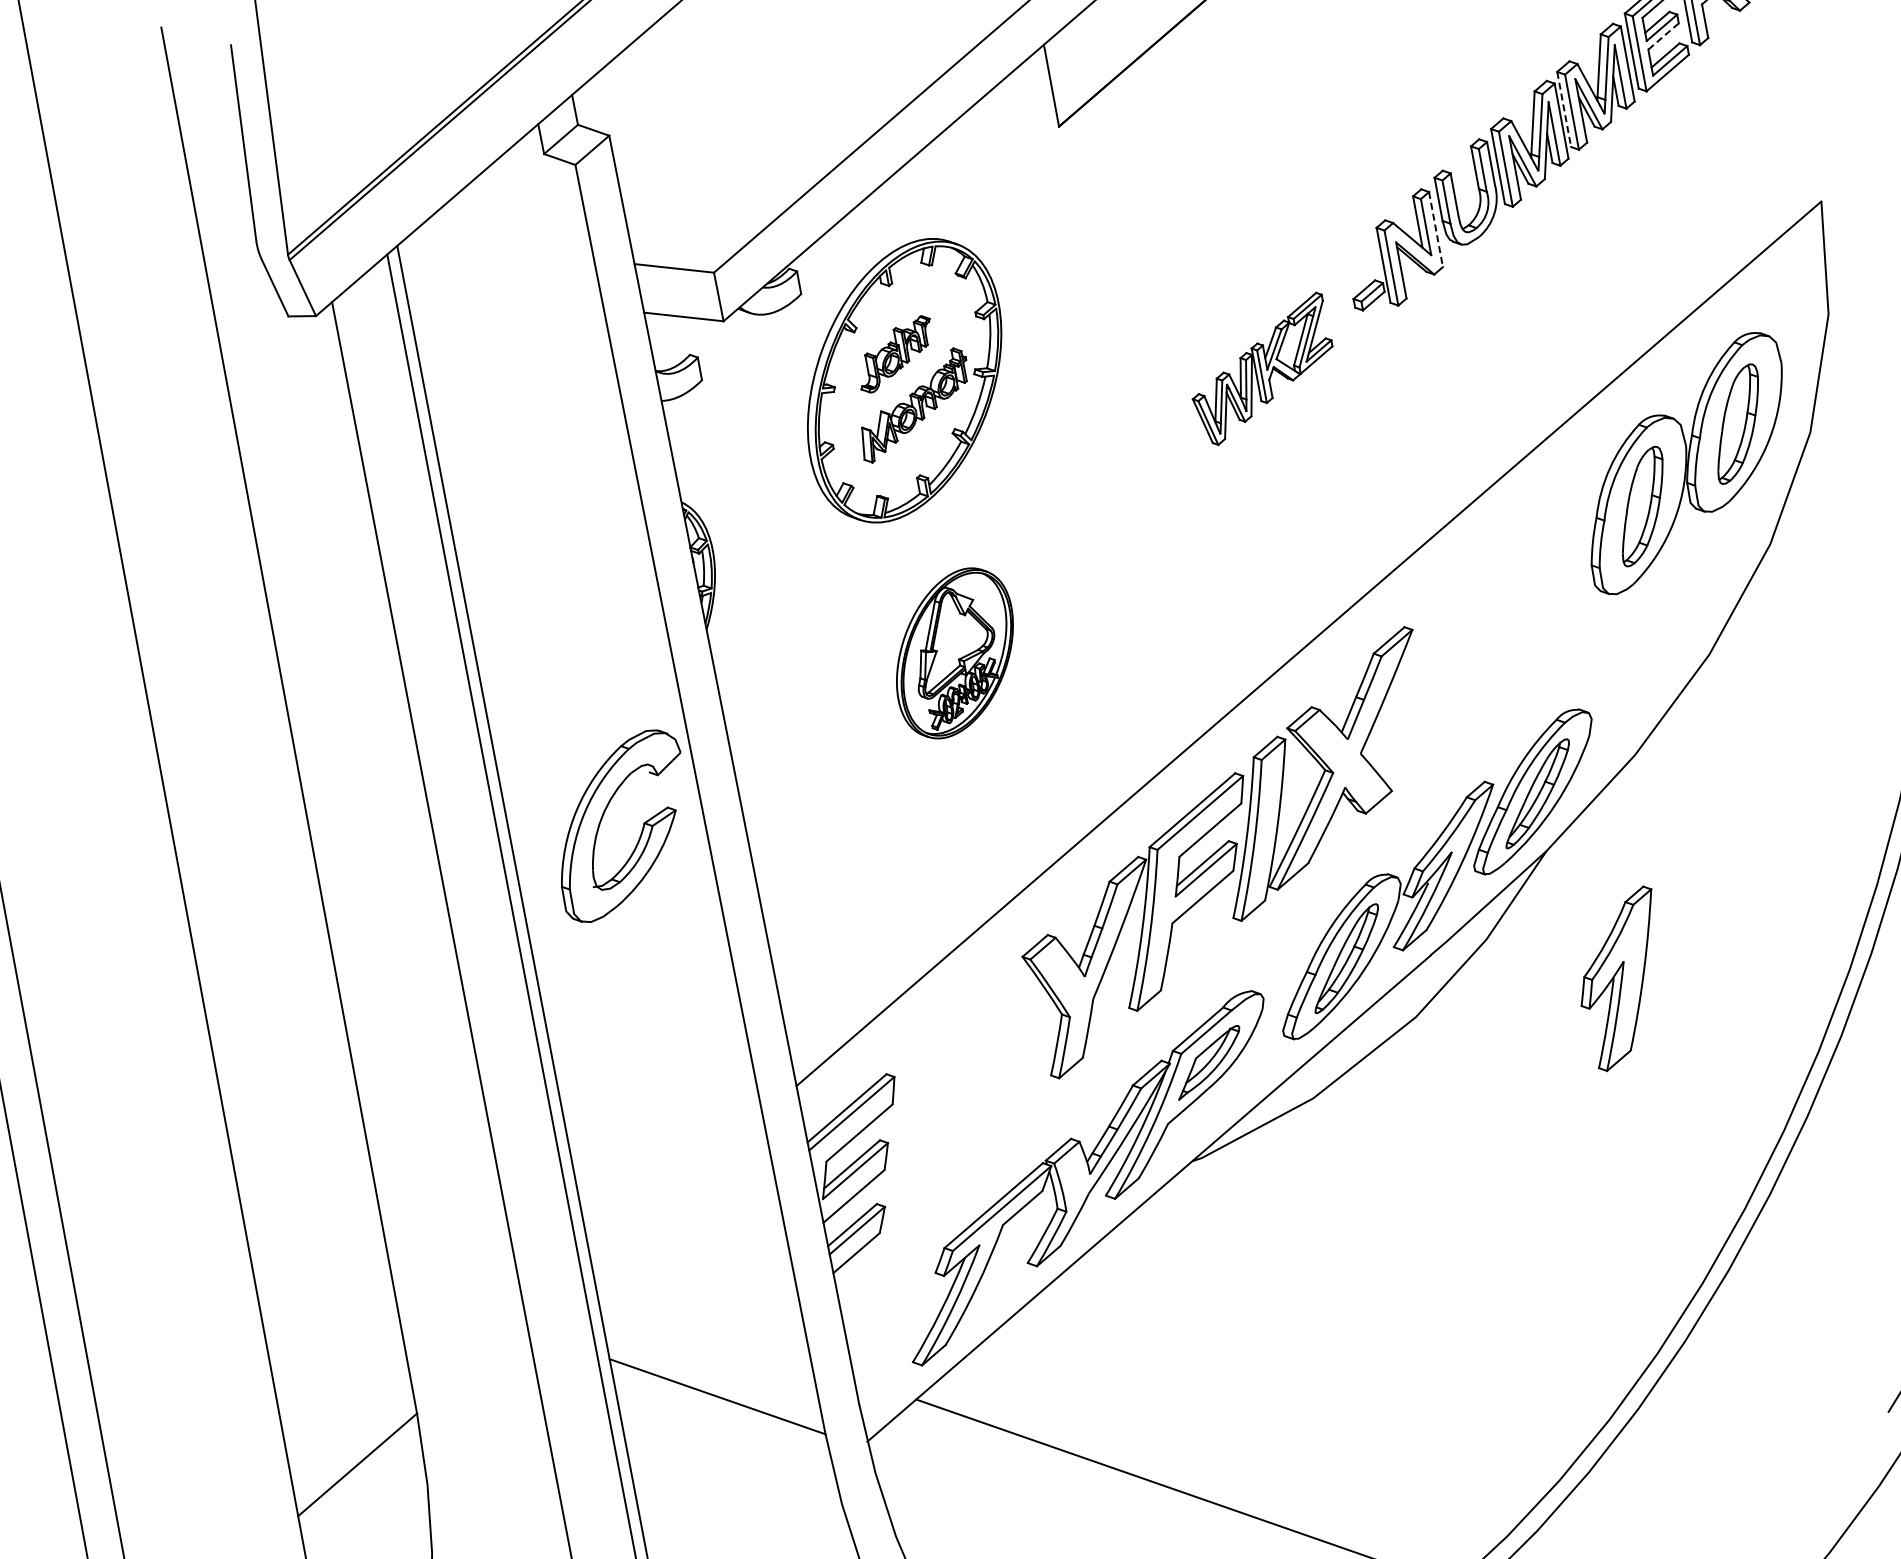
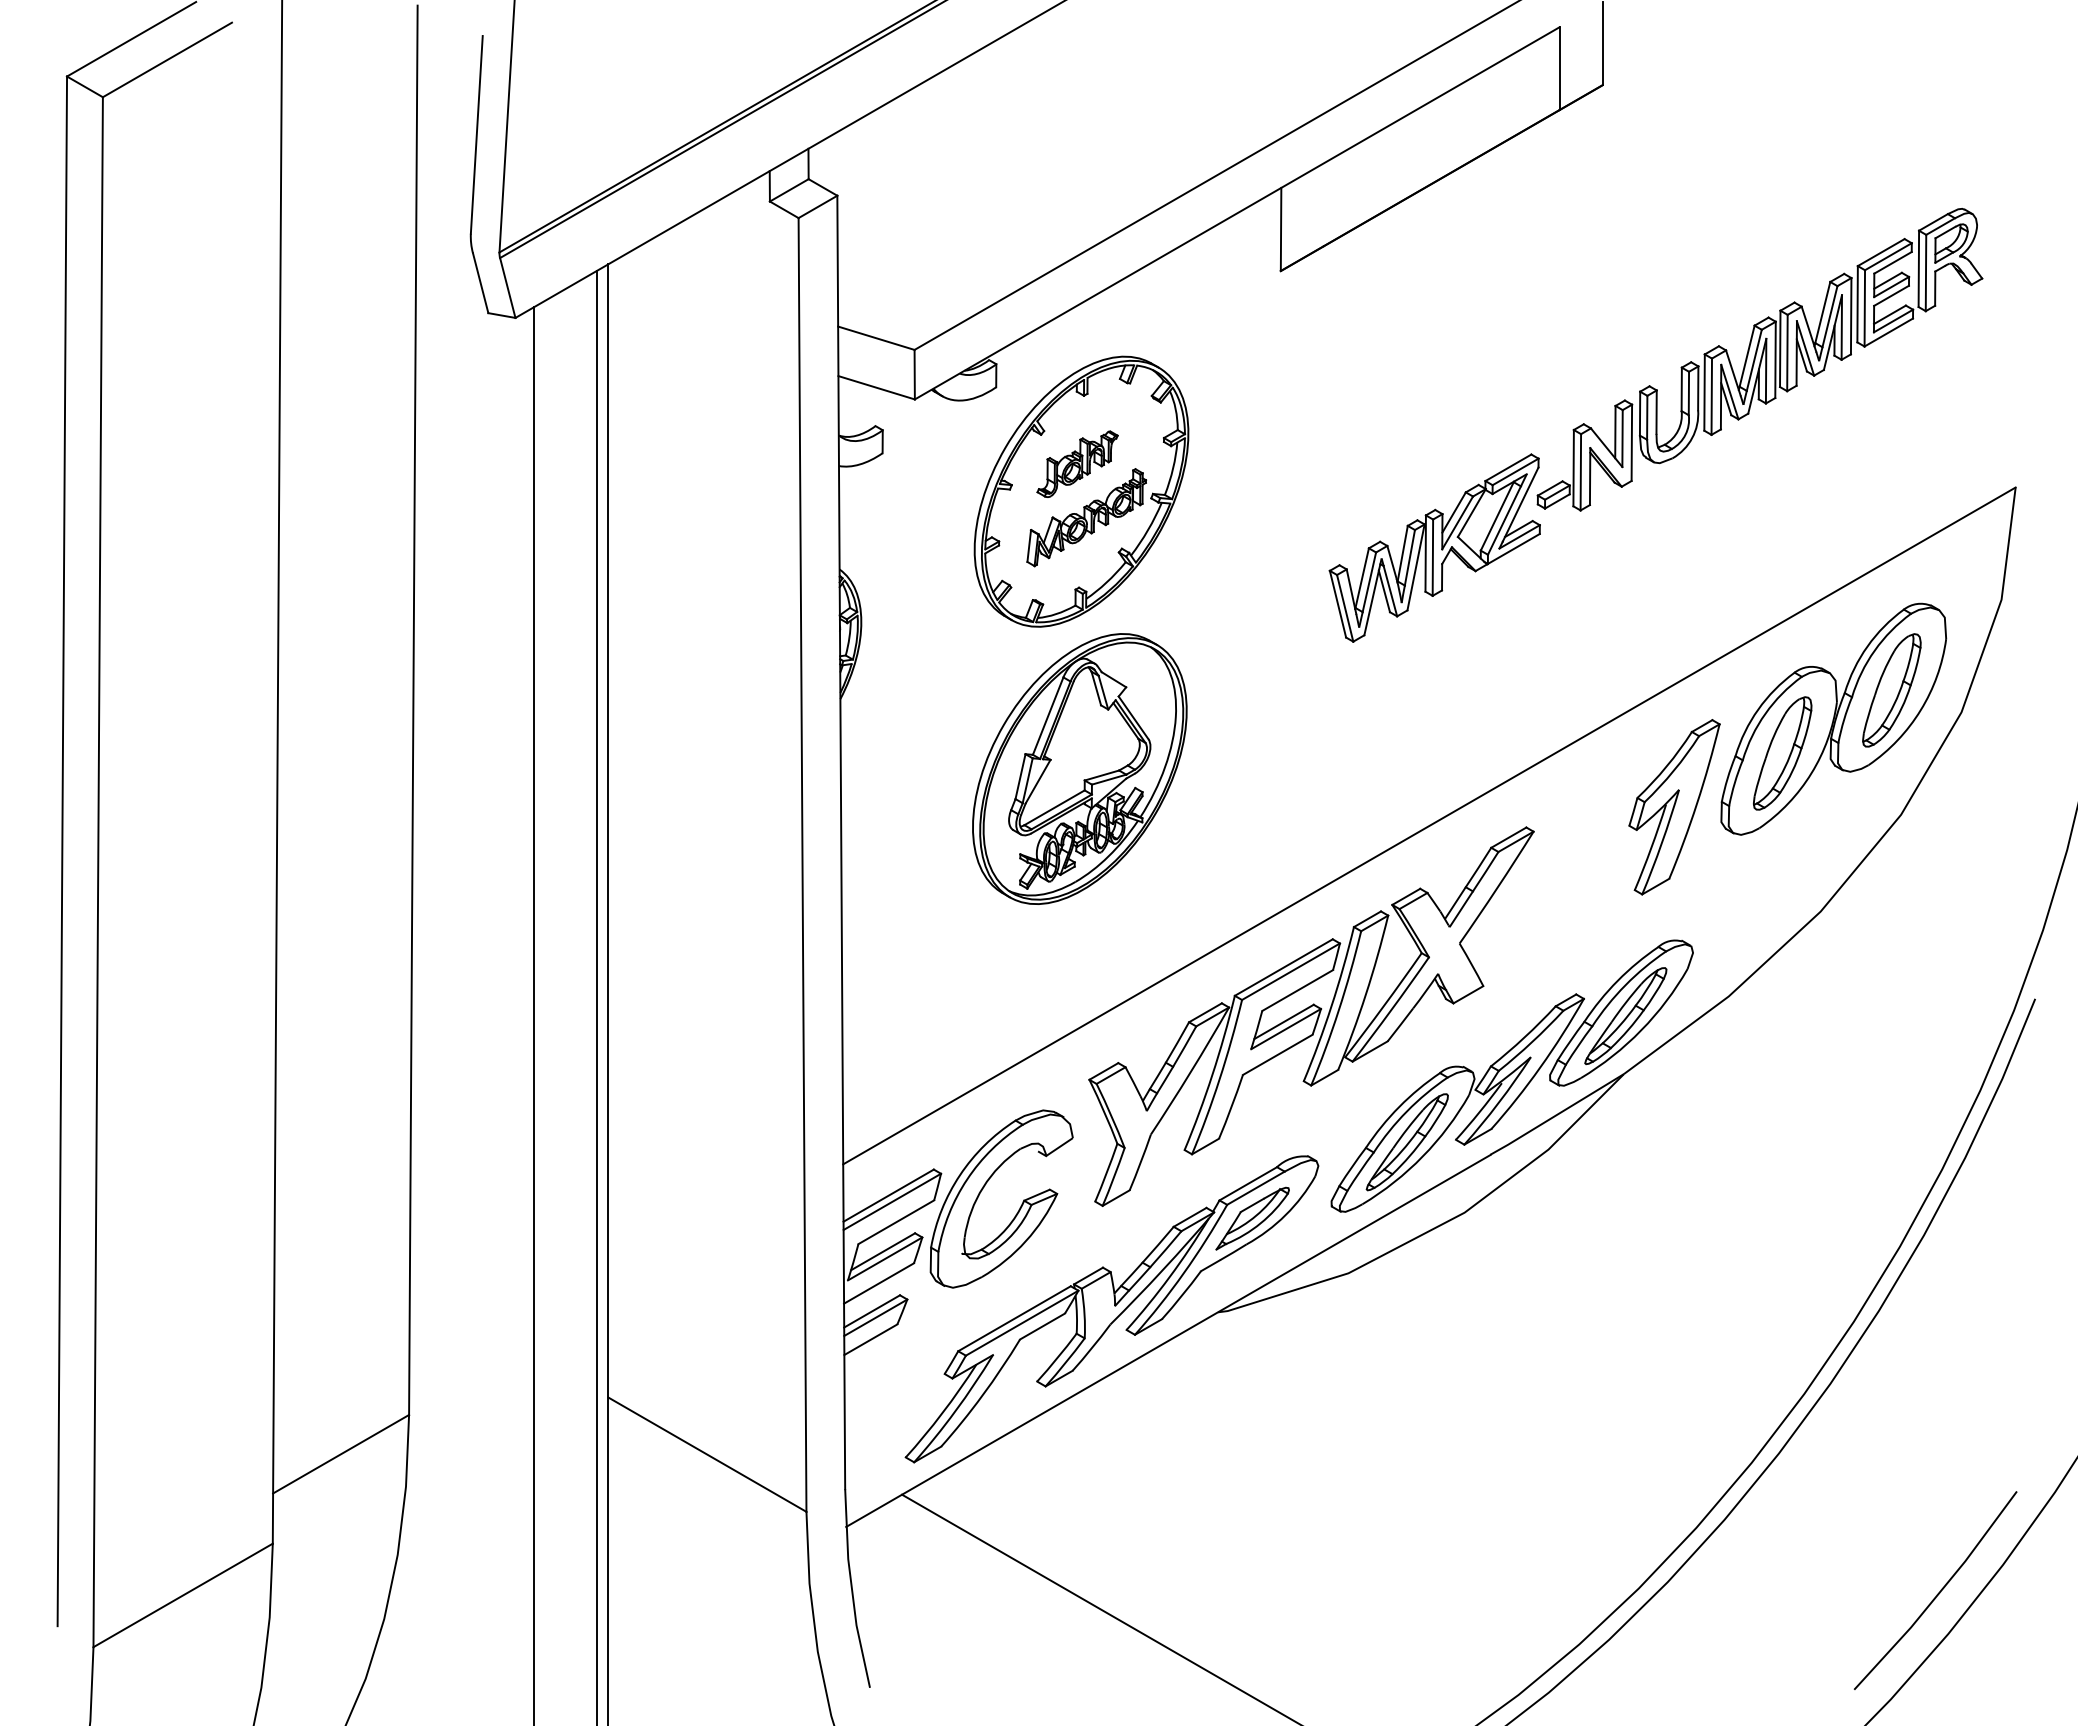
line: (1663, 37) -> (1891, 296), dashed -> solid
line: (1564, 110) -> (1780, 349), dashed -> solid
line: (1435, 230) -> (1631, 443), dashed -> solid
part: (1261, 369) -> (1434, 547), size x1.43
part: (954, 652) -> (1079, 768), size x1.67
part: (602, 819) -> (983, 1189), moved
part: (1622, 979) -> (1674, 807), moved

